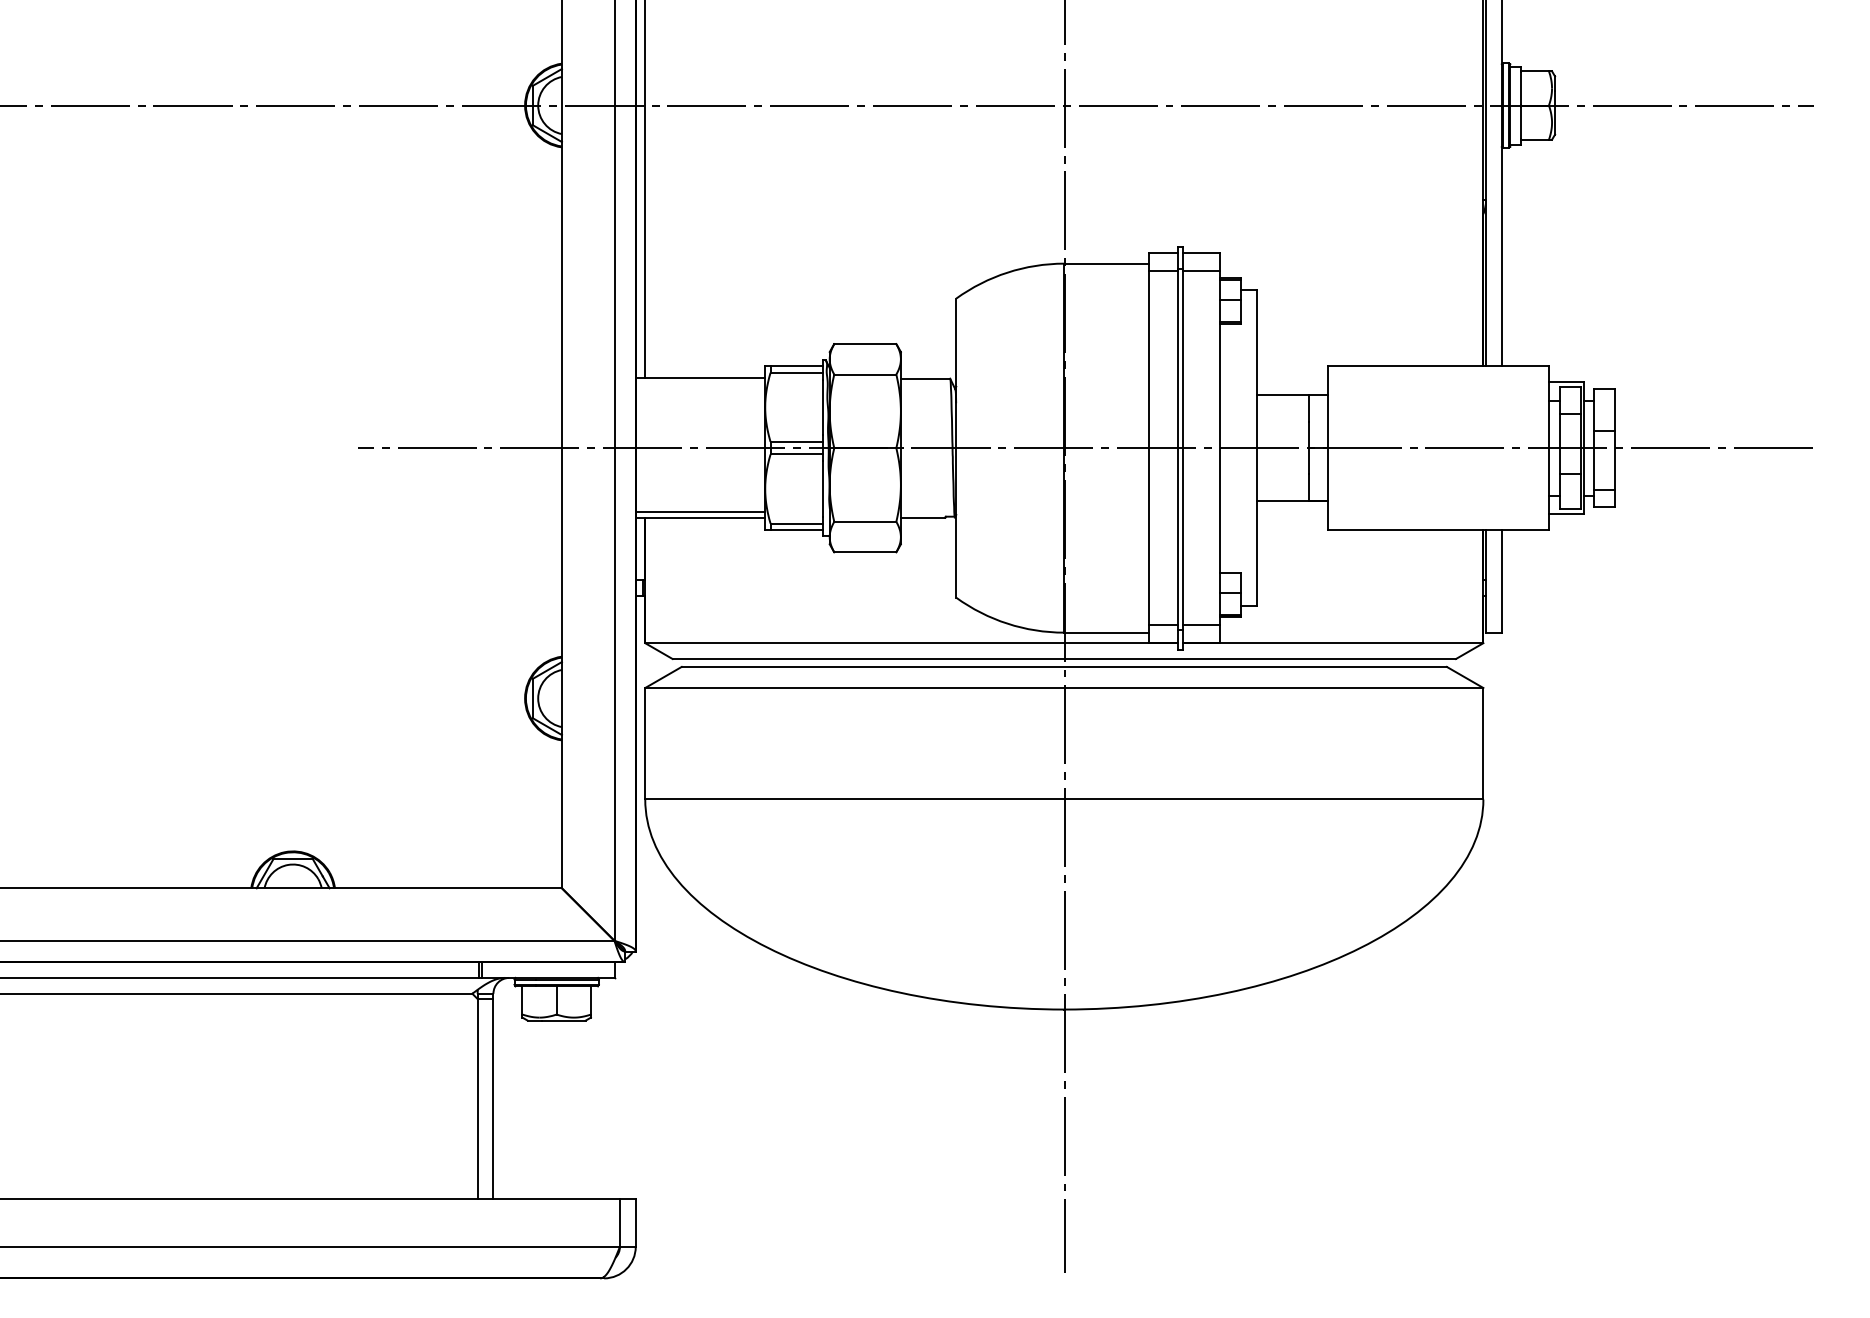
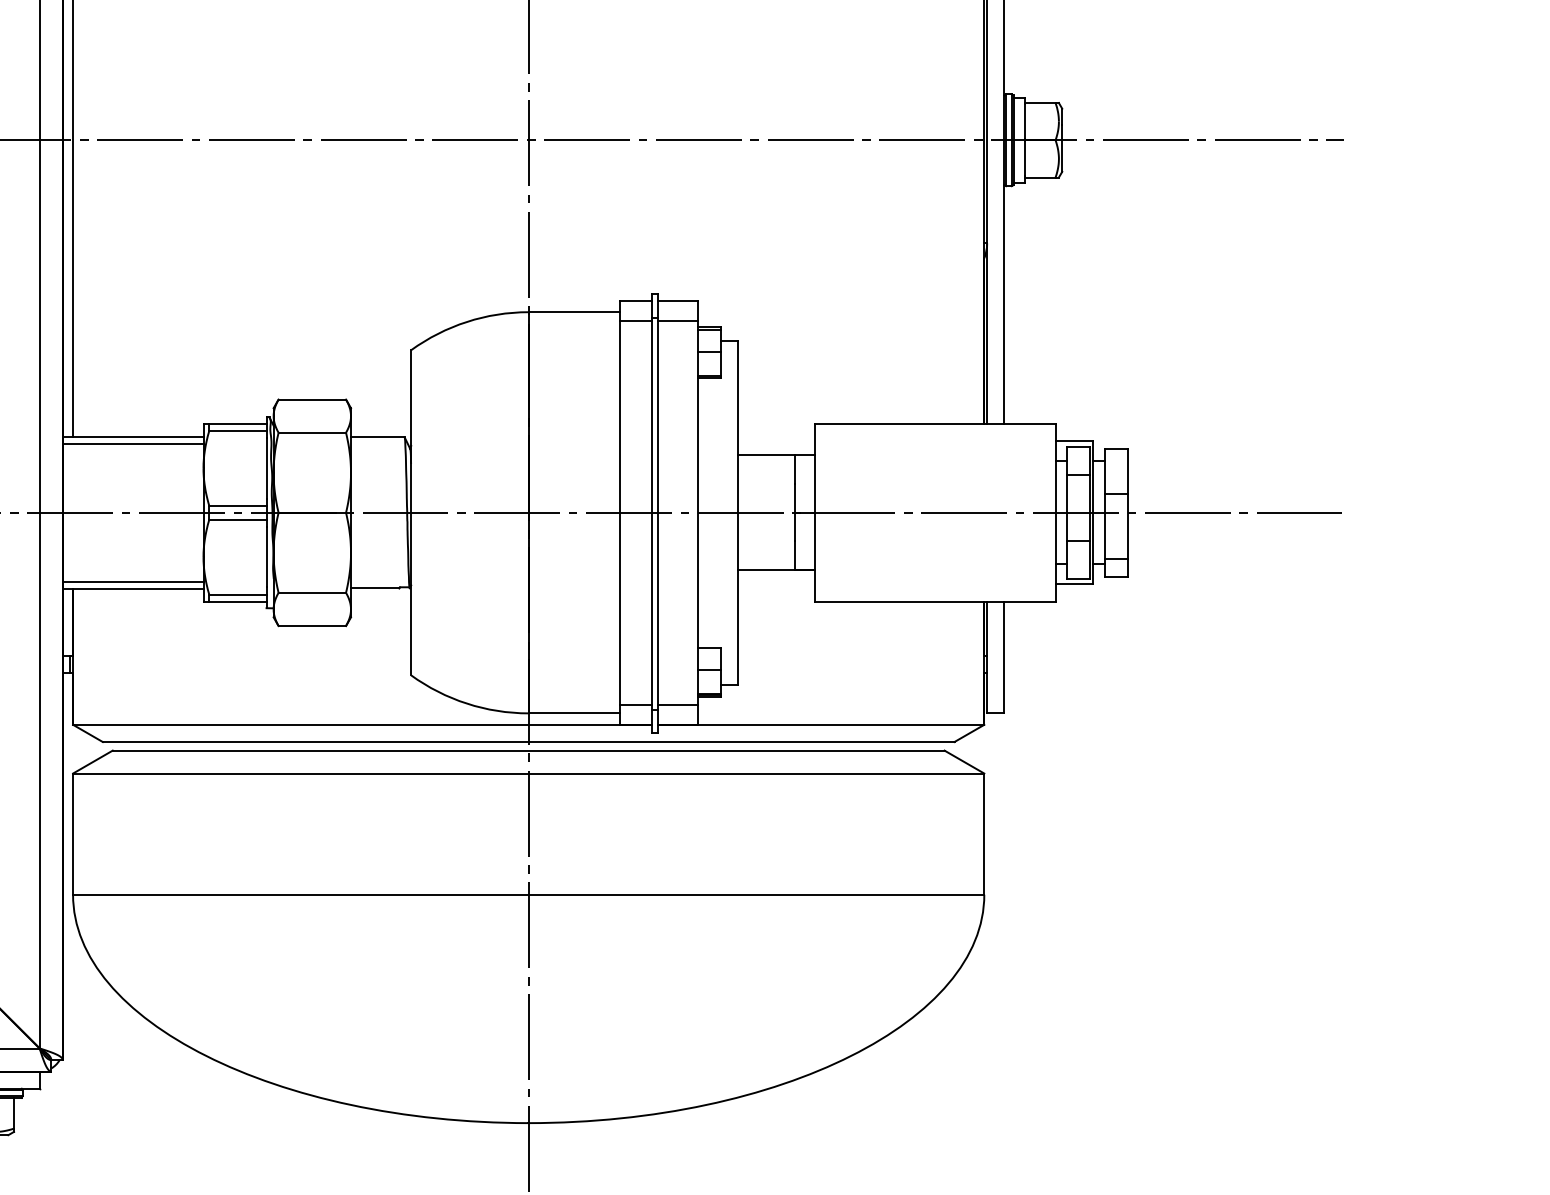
line: (700, 384) -> (133, 443), added

